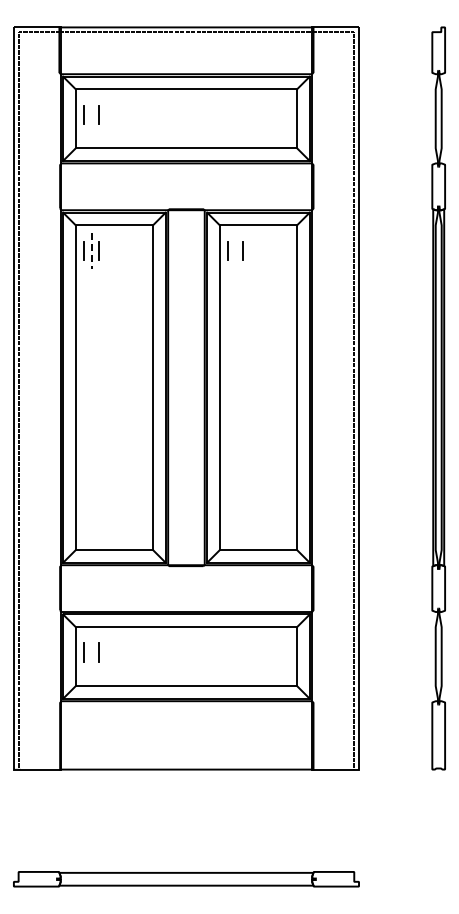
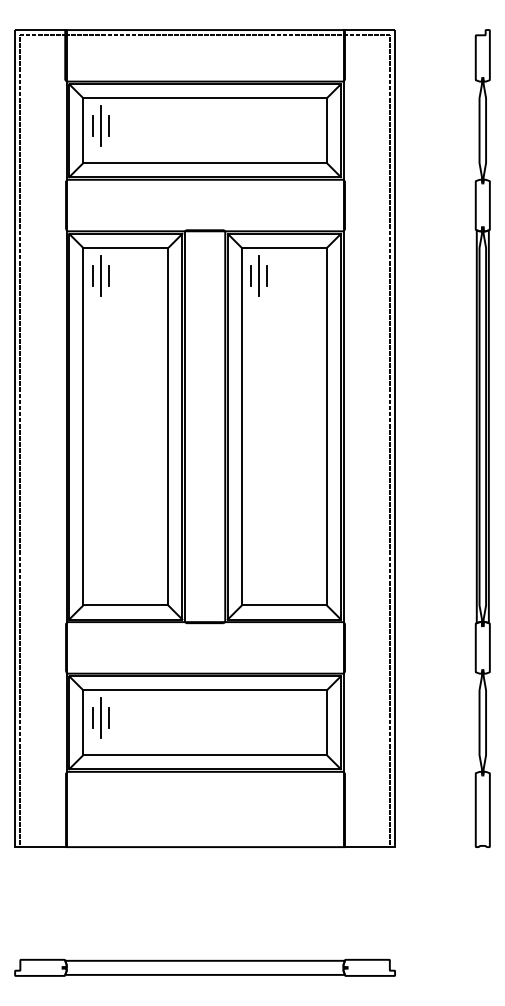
line: (91, 114) -> (100, 125), added
line: (235, 250) -> (259, 275), added
line: (91, 251) -> (100, 276), dashed -> solid
line: (91, 652) -> (100, 718), added

